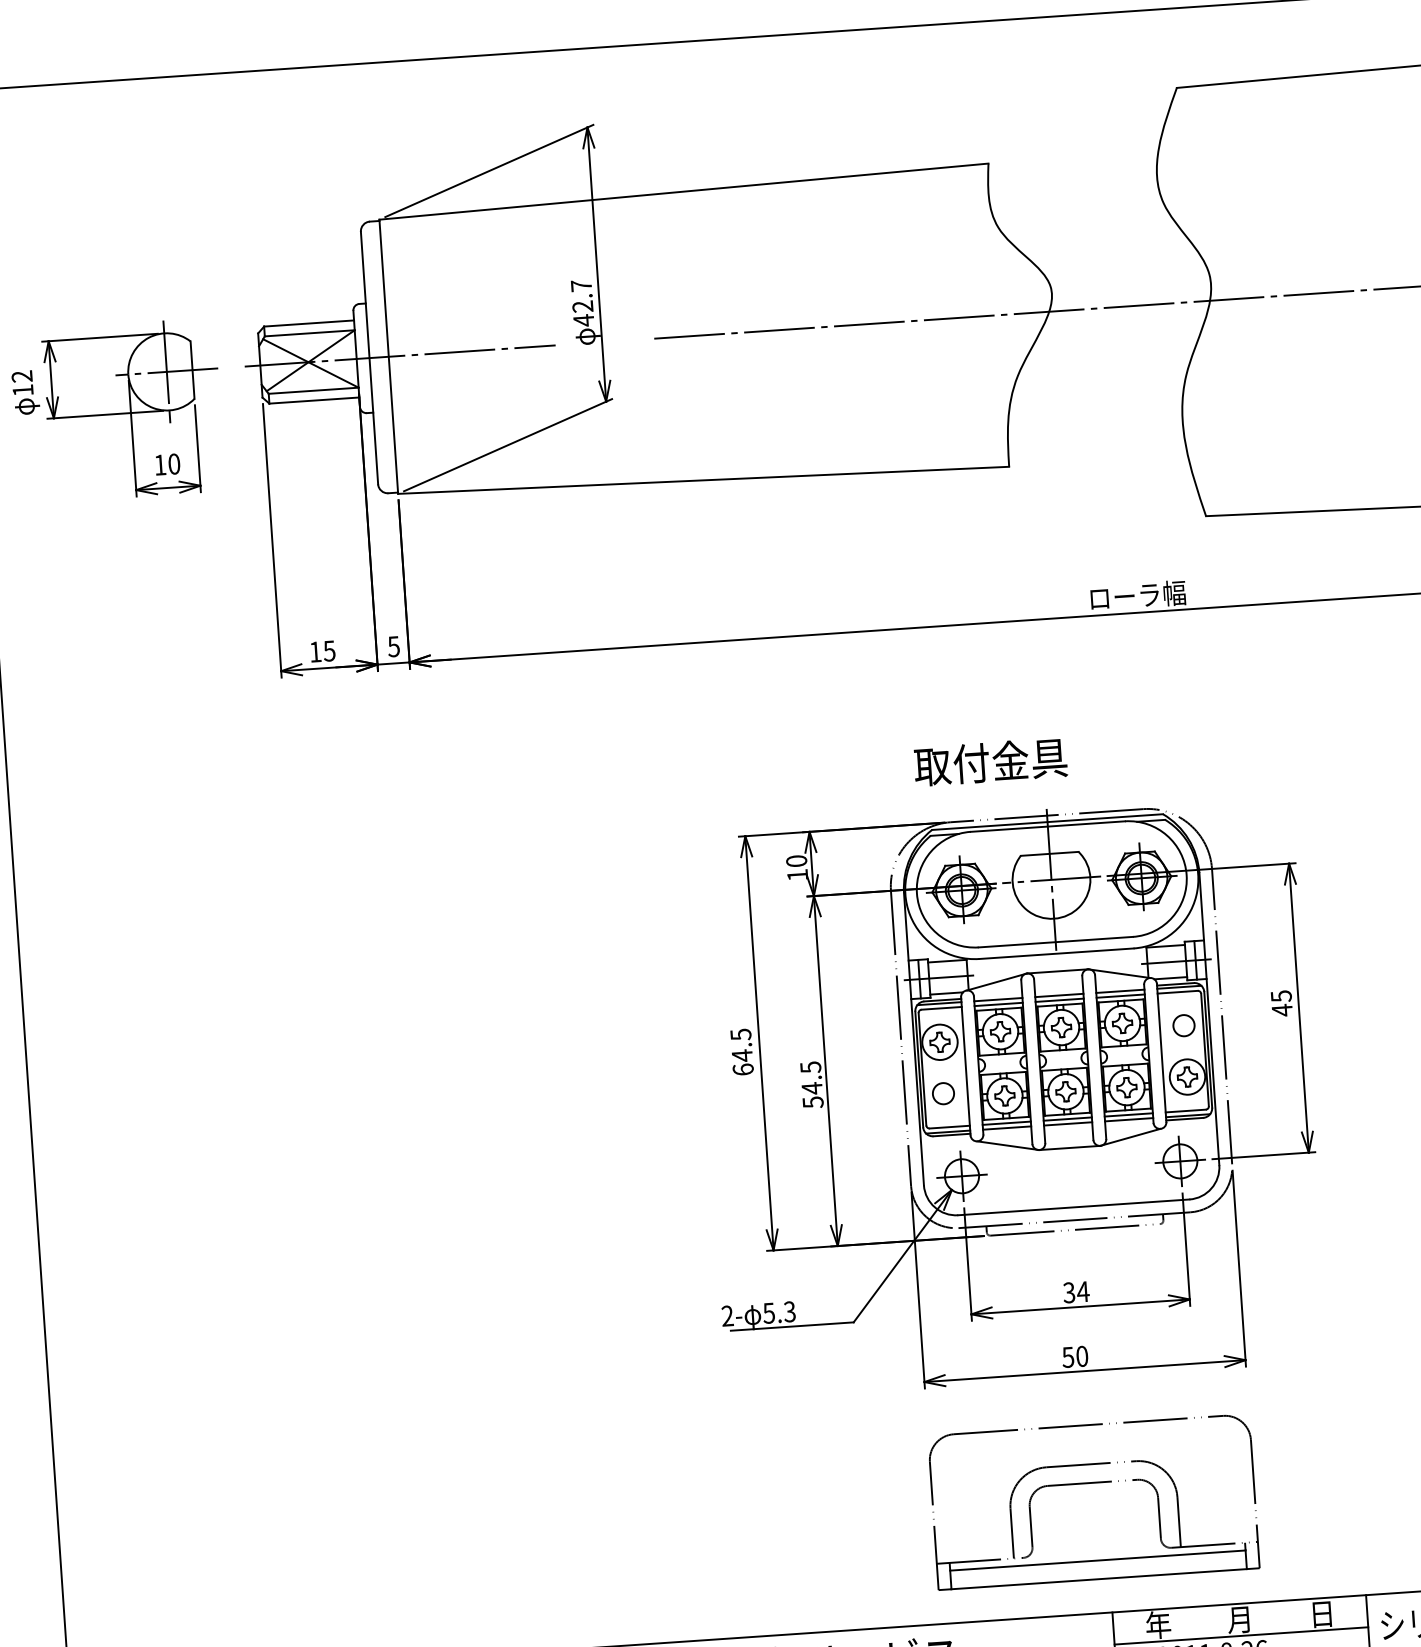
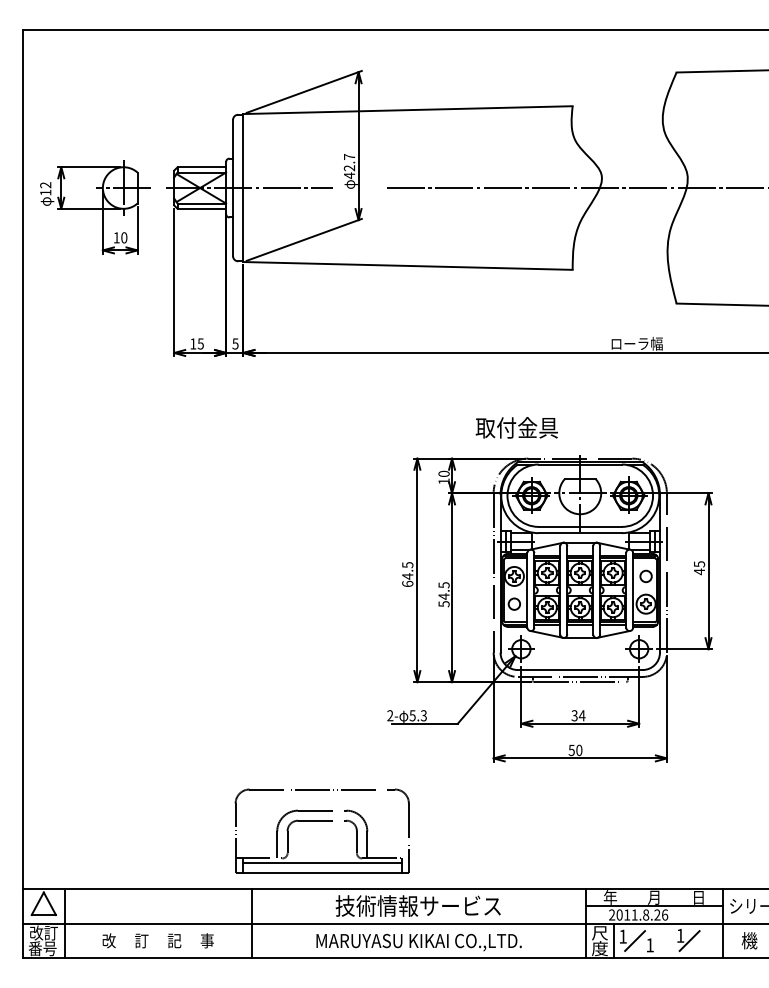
text: (989, 761) -> (516, 427), moved
part: (1091, 1484) -> (321, 821), moved

